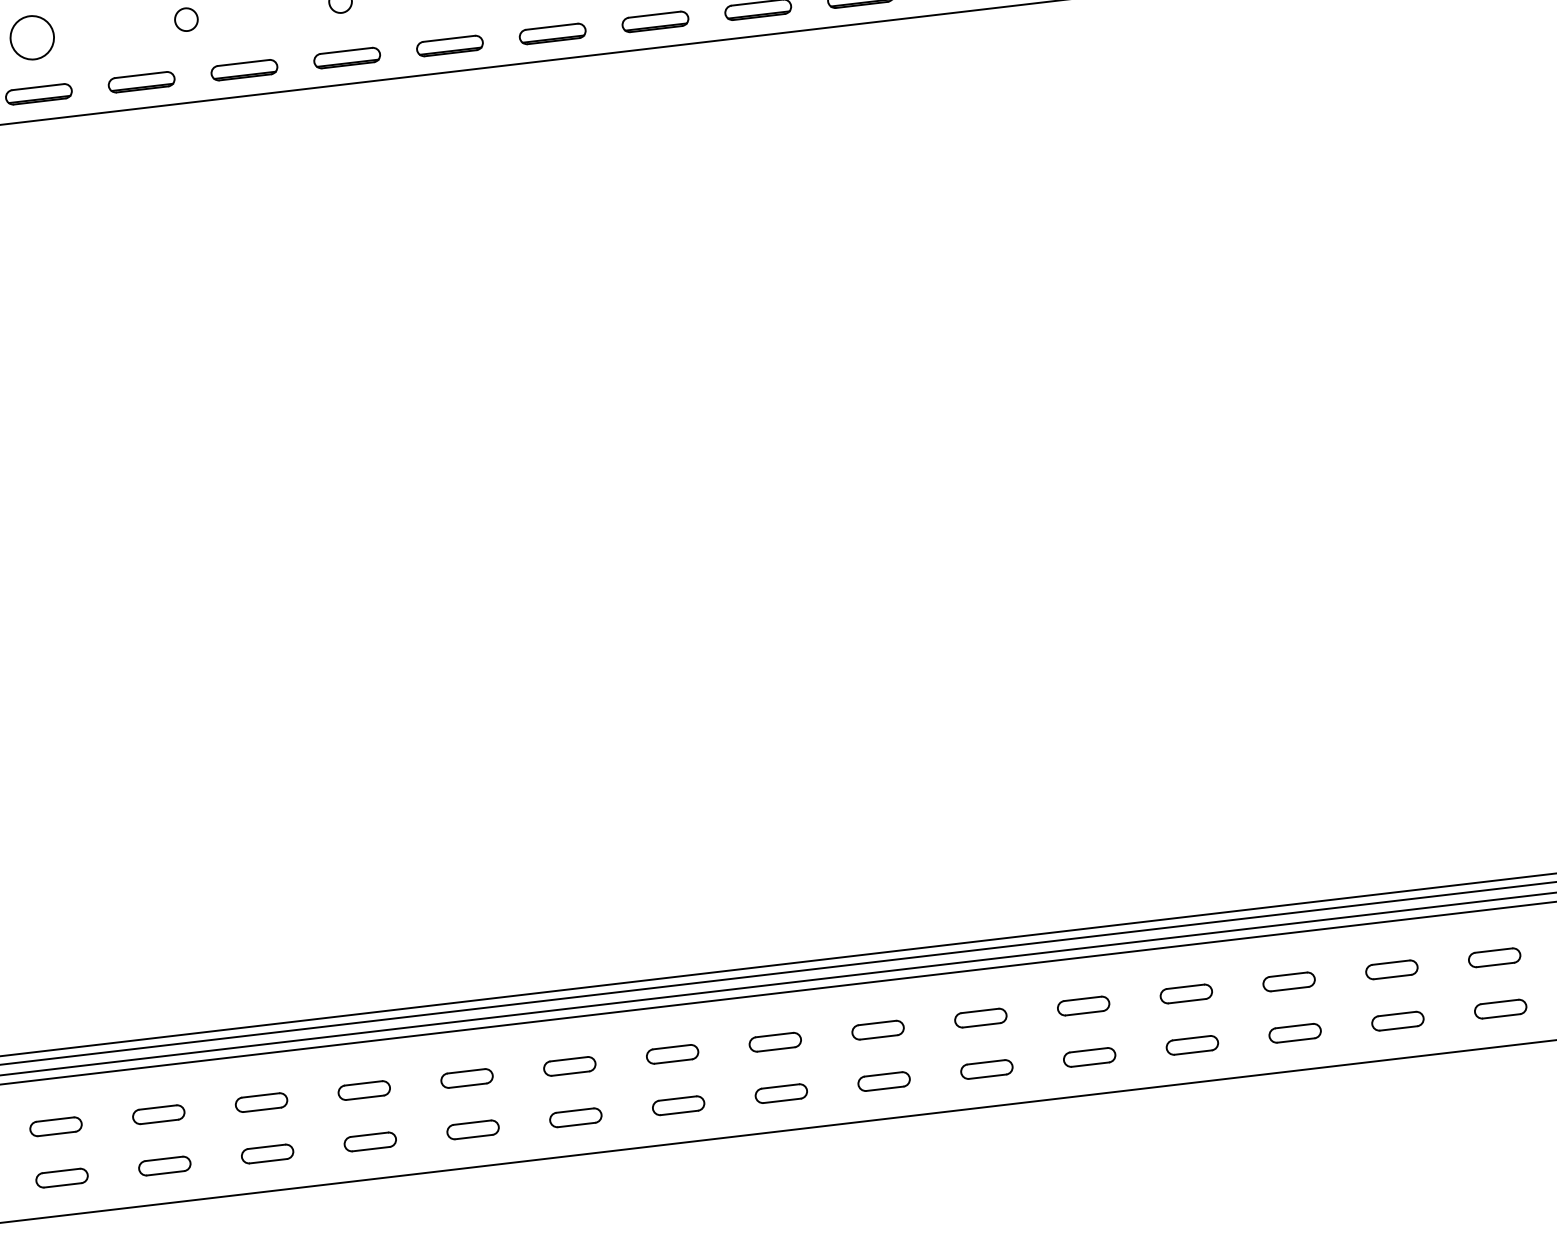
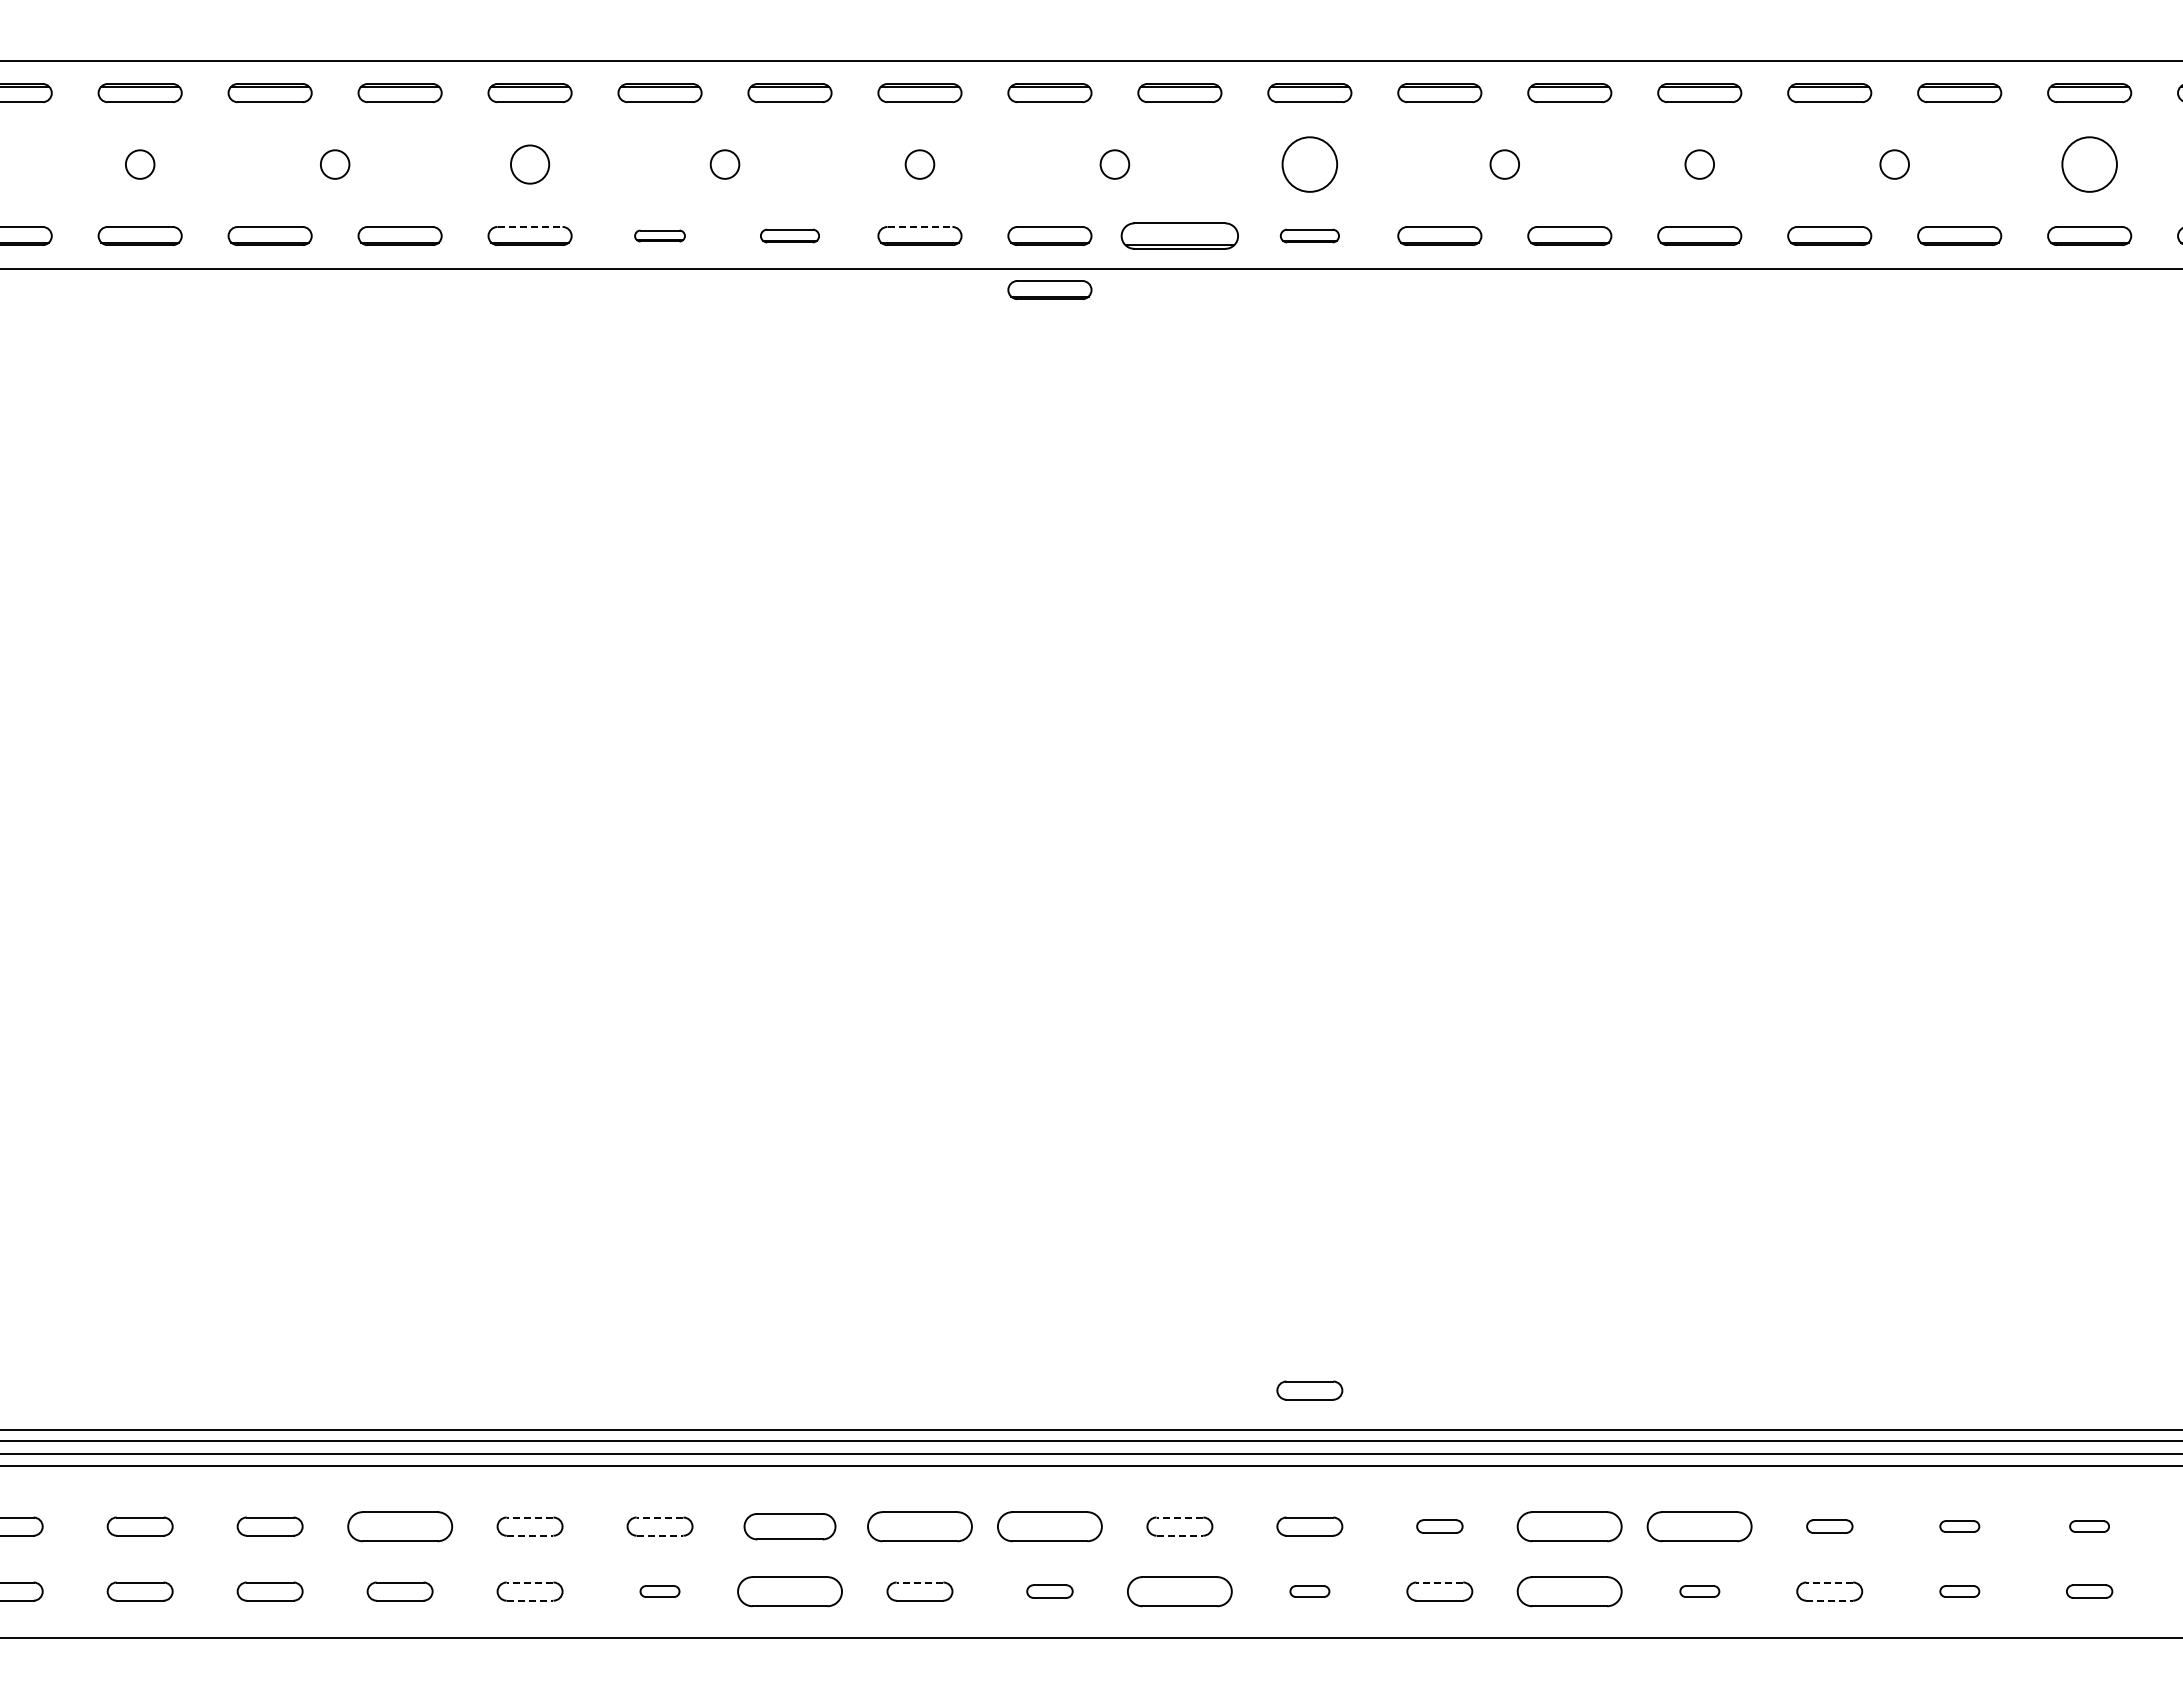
part: (655, 21) -> (1309, 235), size x0.7
part: (552, 33) -> (1179, 235), size x1.4
circle: (31, 37) -> (529, 164), size x0.7
line: (346, 50) -> (920, 226), solid -> dashed
part: (243, 69) -> (789, 235), size x0.7
part: (141, 81) -> (659, 235), size x0.6
line: (38, 86) -> (530, 226), solid -> dashed
part: (454, 88) -> (1049, 289), added
part: (762, 934) -> (1309, 1390), added
part: (1391, 969) -> (2089, 1526), size x0.6
part: (1288, 981) -> (1959, 1526), size x0.6
part: (1186, 993) -> (1829, 1526), size x0.7
part: (1083, 1006) -> (1699, 1526), size x1.6
part: (980, 1018) -> (1569, 1526), size x1.6
part: (1397, 1021) -> (2089, 1591), size x0.7
part: (877, 1030) -> (1439, 1526), size x0.7
part: (1295, 1033) -> (1959, 1591), size x0.6
line: (1191, 1038) -> (1829, 1582), solid -> dashed
line: (671, 1047) -> (1179, 1517), solid -> dashed
line: (1193, 1052) -> (1830, 1600), solid -> dashed
part: (1089, 1057) -> (1699, 1591), size x0.6
line: (673, 1061) -> (1180, 1535), solid -> dashed
part: (569, 1066) -> (1049, 1526), size x1.6
part: (986, 1069) -> (1569, 1591), size x1.6
line: (883, 1074) -> (1439, 1582), solid -> dashed
part: (466, 1078) -> (919, 1526), size x1.6
part: (363, 1090) -> (789, 1526), size x1.4
part: (781, 1093) -> (1309, 1591), size x0.6
line: (260, 1095) -> (659, 1517), solid -> dashed
part: (678, 1105) -> (1179, 1591), size x1.6
line: (157, 1107) -> (529, 1517), solid -> dashed
line: (262, 1109) -> (660, 1535), solid -> dashed
part: (575, 1117) -> (1049, 1591), size x0.7
line: (159, 1121) -> (530, 1535), solid -> dashed
line: (471, 1122) -> (919, 1582), solid -> dashed
part: (55, 1126) -> (399, 1526), size x1.6
part: (369, 1141) -> (789, 1591), size x1.6
part: (267, 1153) -> (659, 1591), size x0.6
line: (163, 1158) -> (529, 1582), solid -> dashed
line: (165, 1173) -> (530, 1600), solid -> dashed

